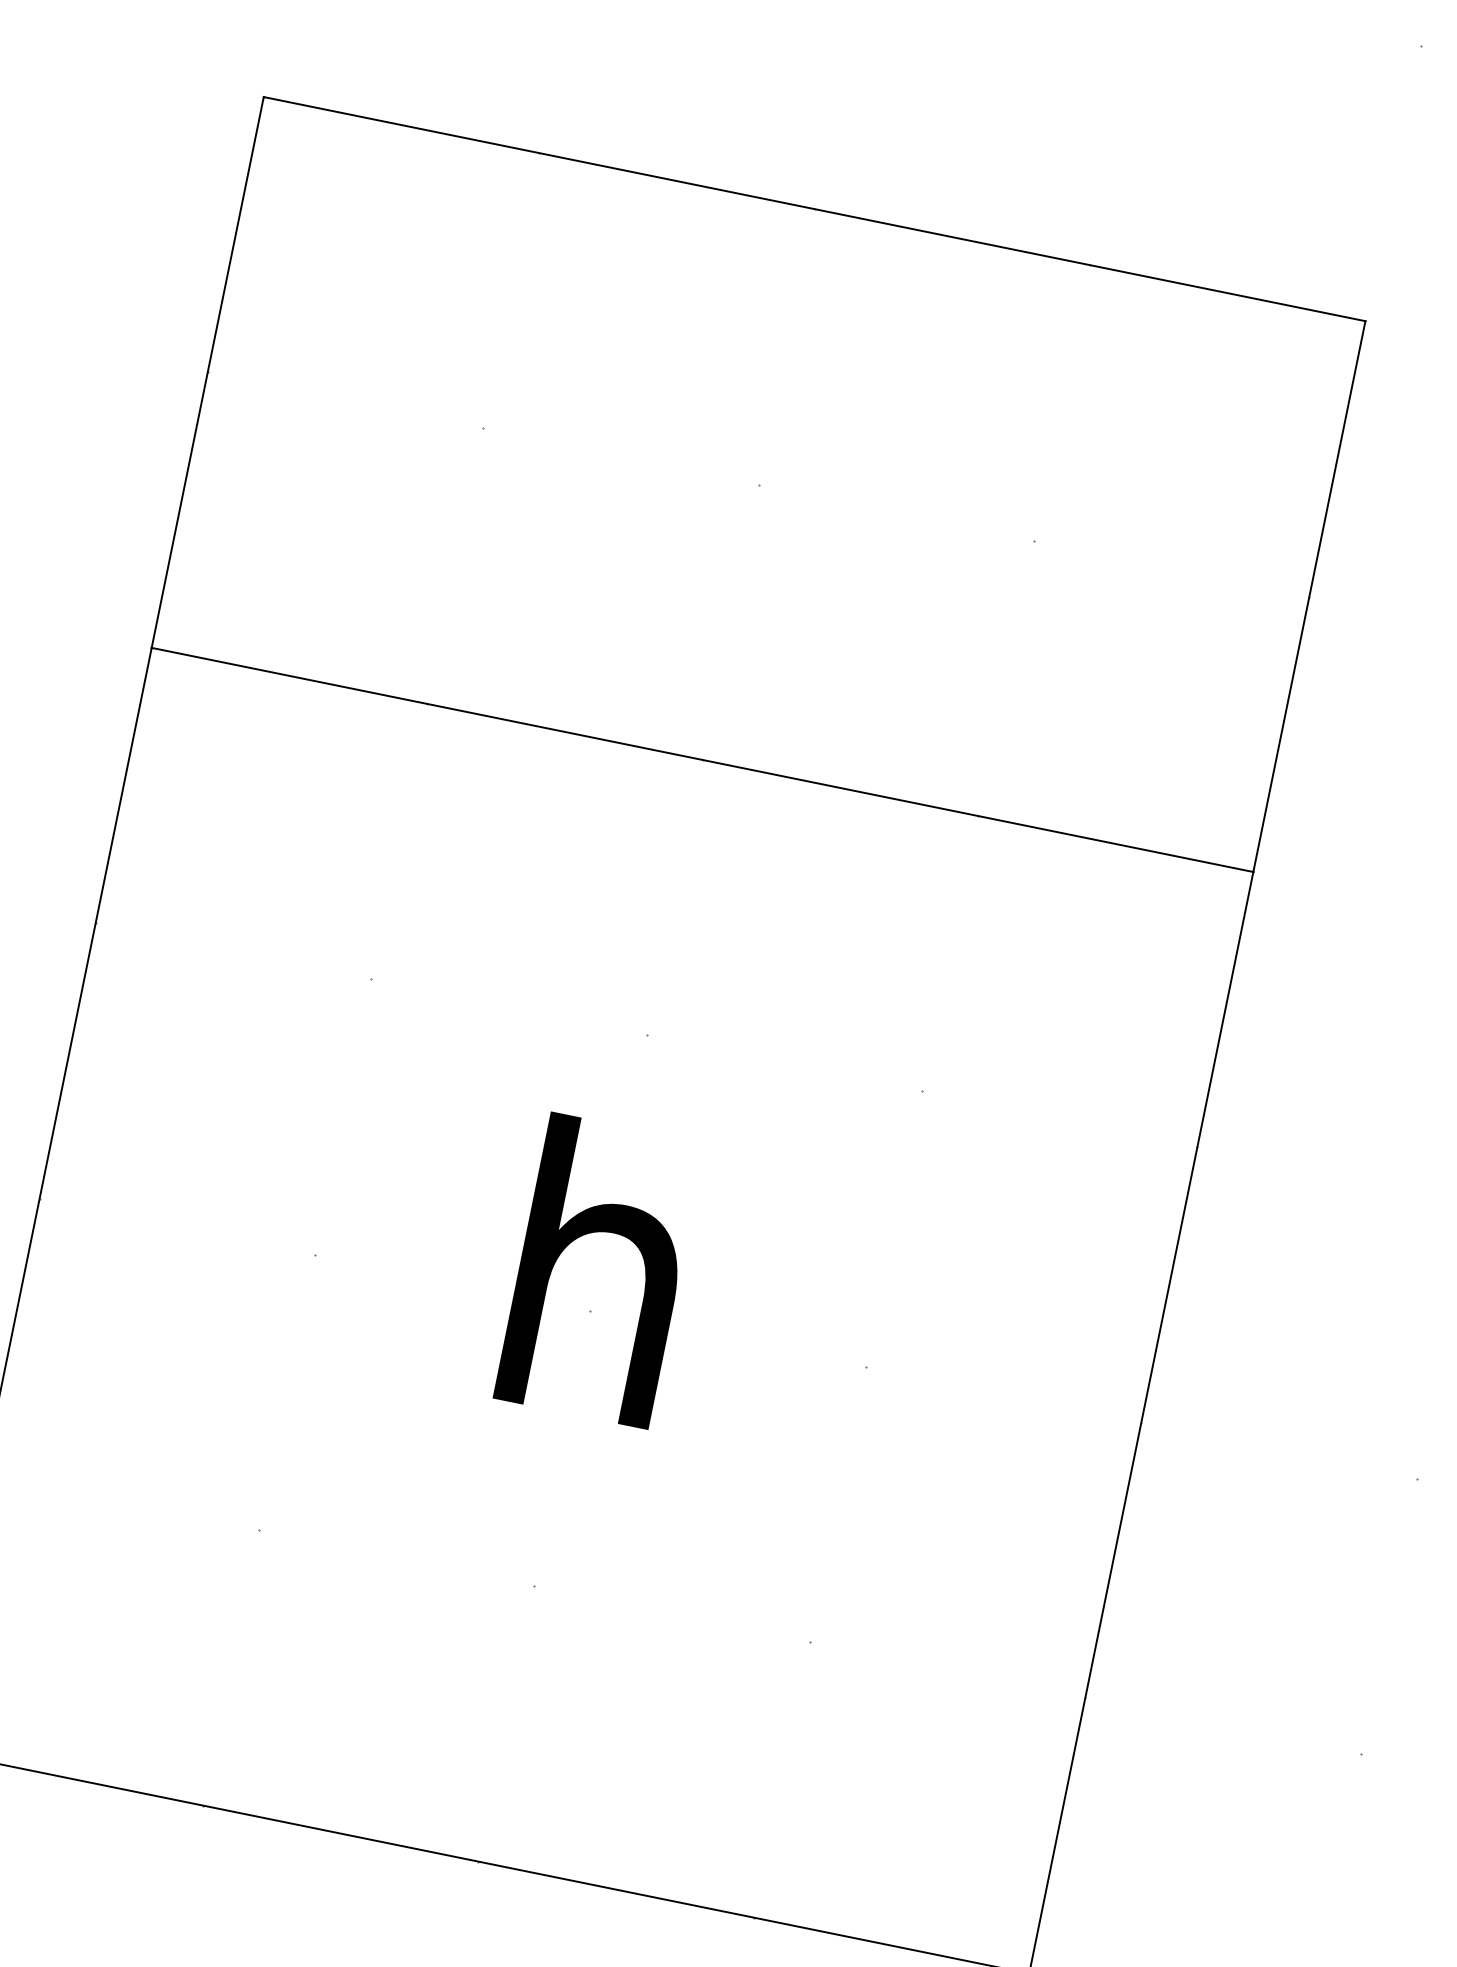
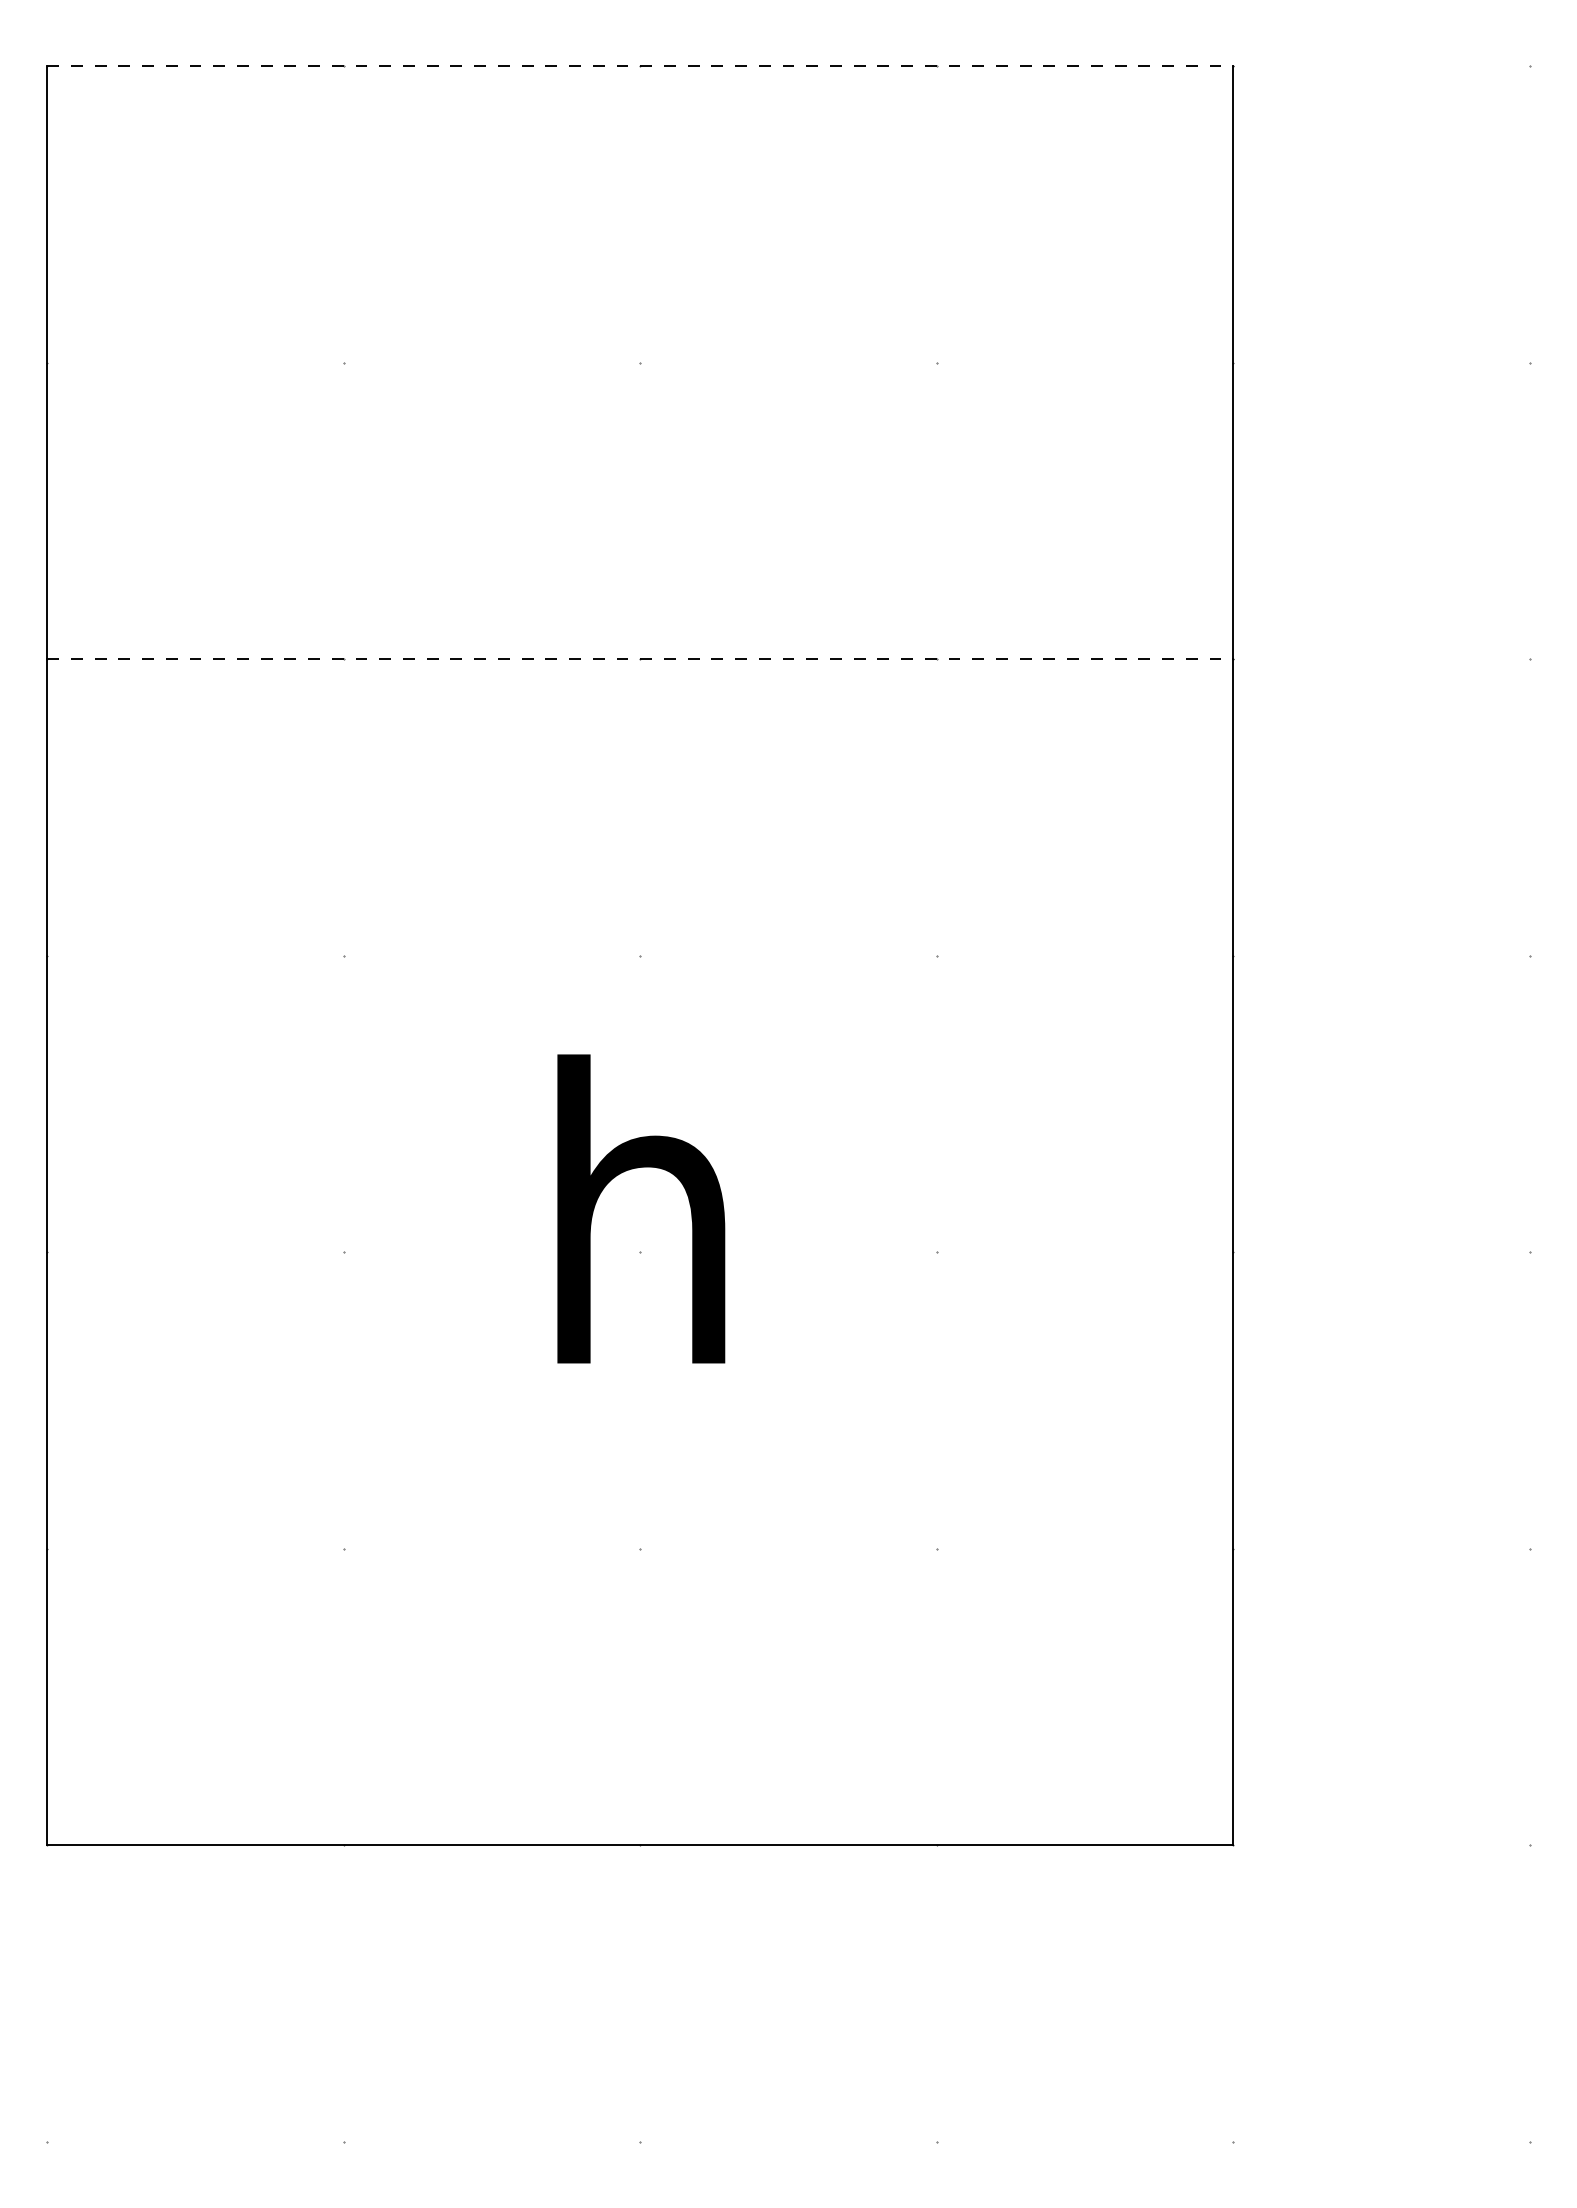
line: (814, 209) -> (640, 66), solid -> dashed
line: (702, 760) -> (640, 659), solid -> dashed

